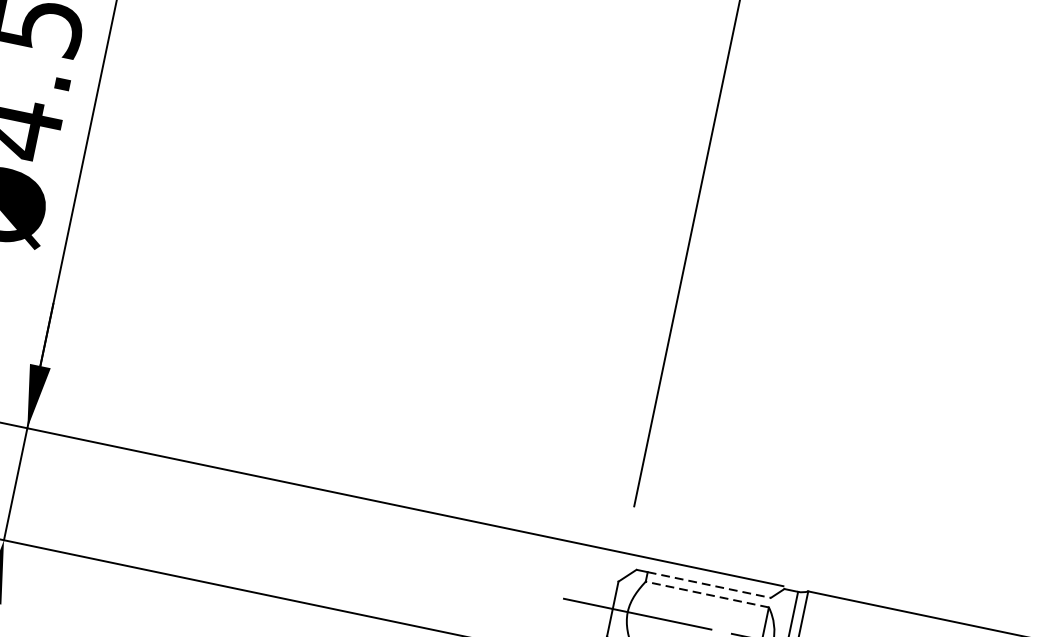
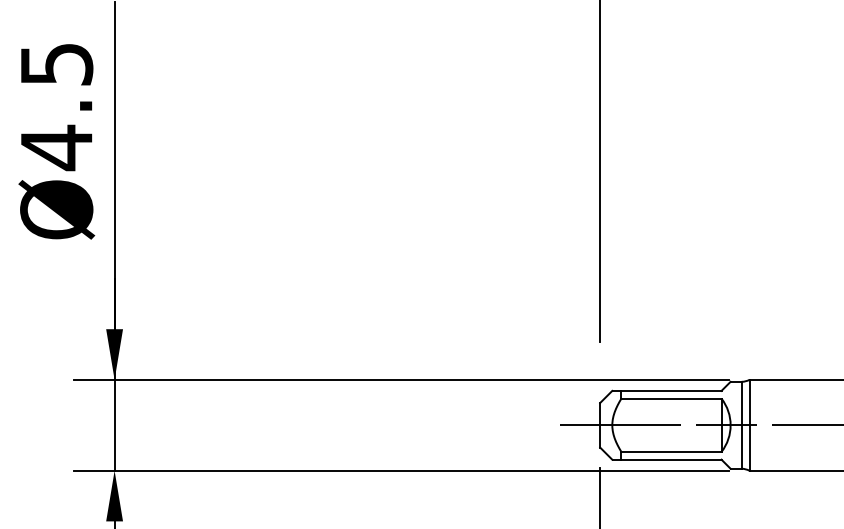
line: (709, 584) -> (671, 390), dashed -> solid
line: (706, 594) -> (670, 398), dashed -> solid

